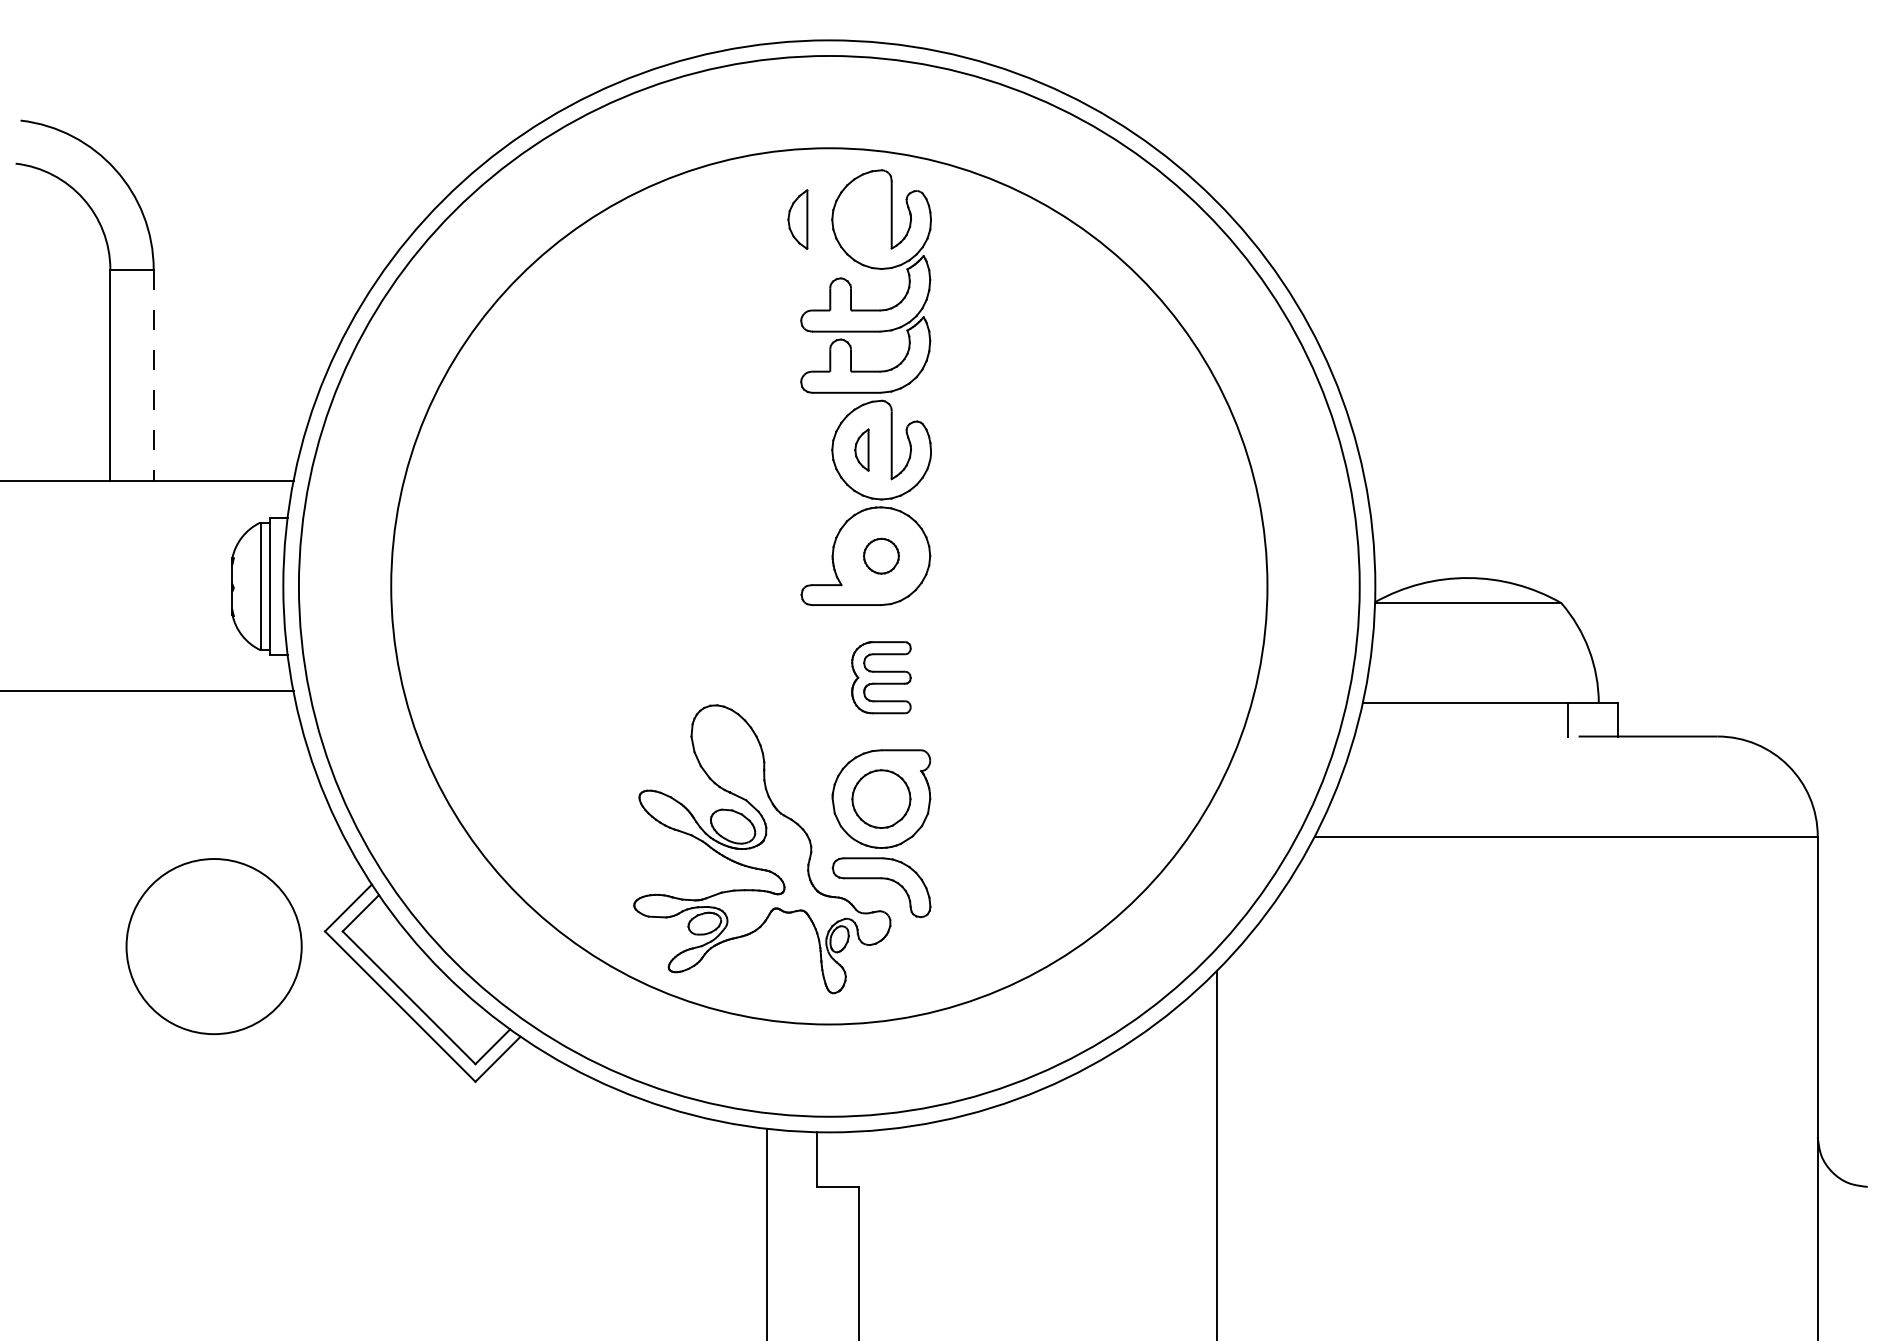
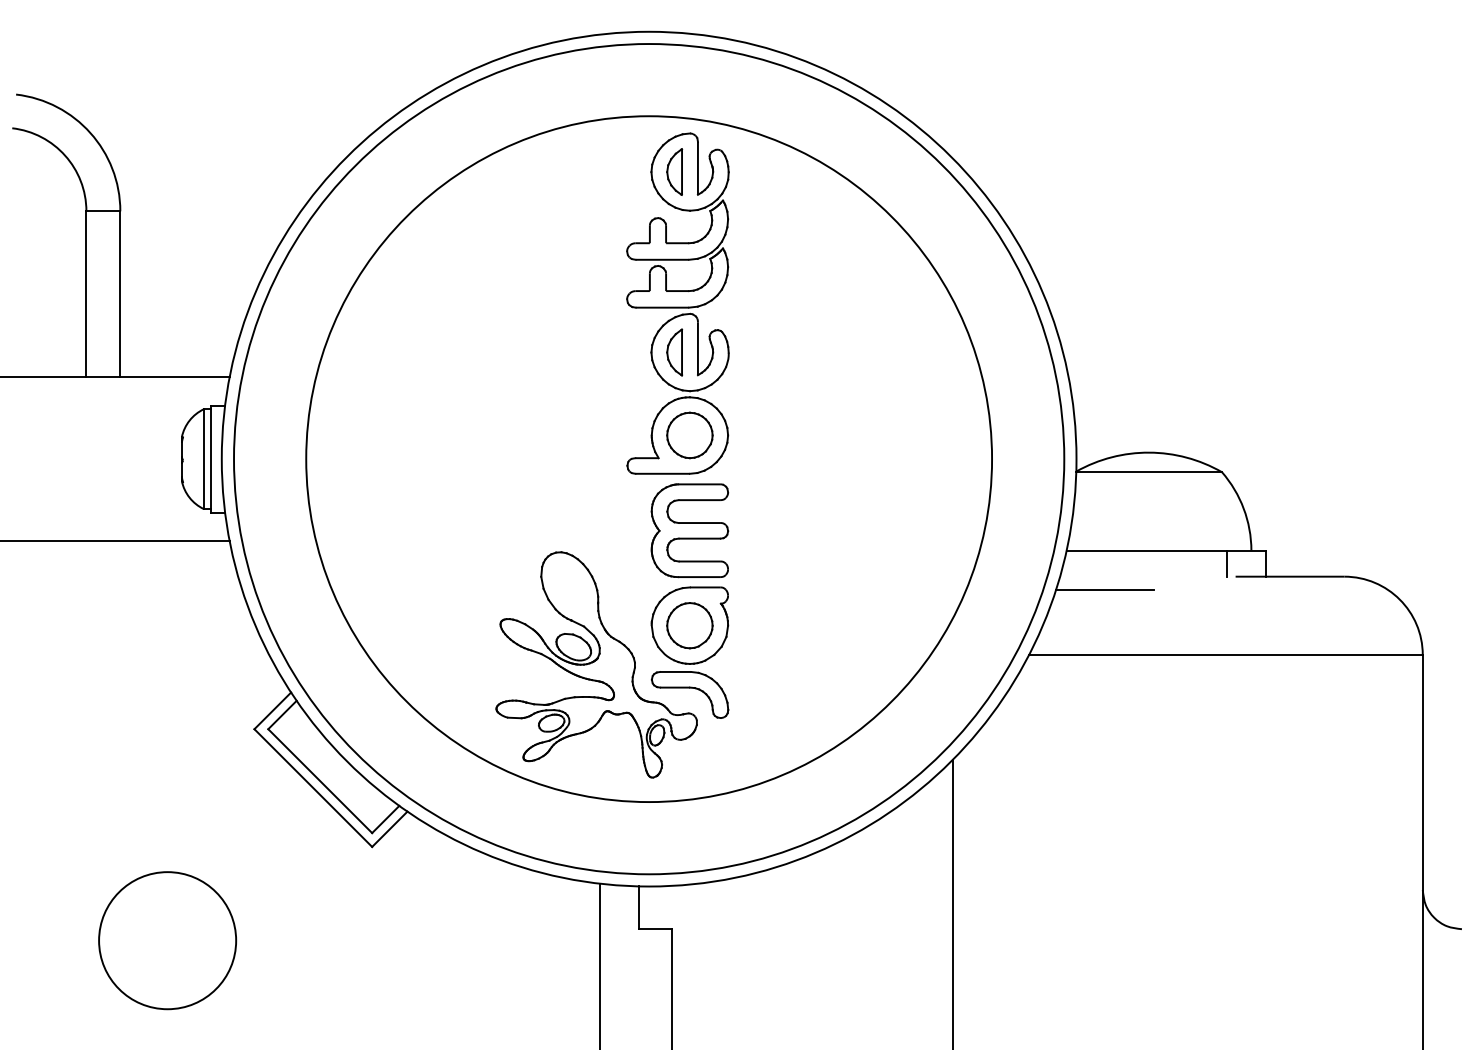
part: (797, 219) -> (674, 172), moved
line: (153, 375) -> (120, 294), dashed -> solid
part: (861, 449) -> (674, 352), size x1.43
part: (881, 556) -> (689, 435), size x1.67
part: (881, 677) -> (689, 530), size x1.67
line: (1411, 753) -> (1104, 589), added
circle: (213, 946) -> (167, 940), moved

